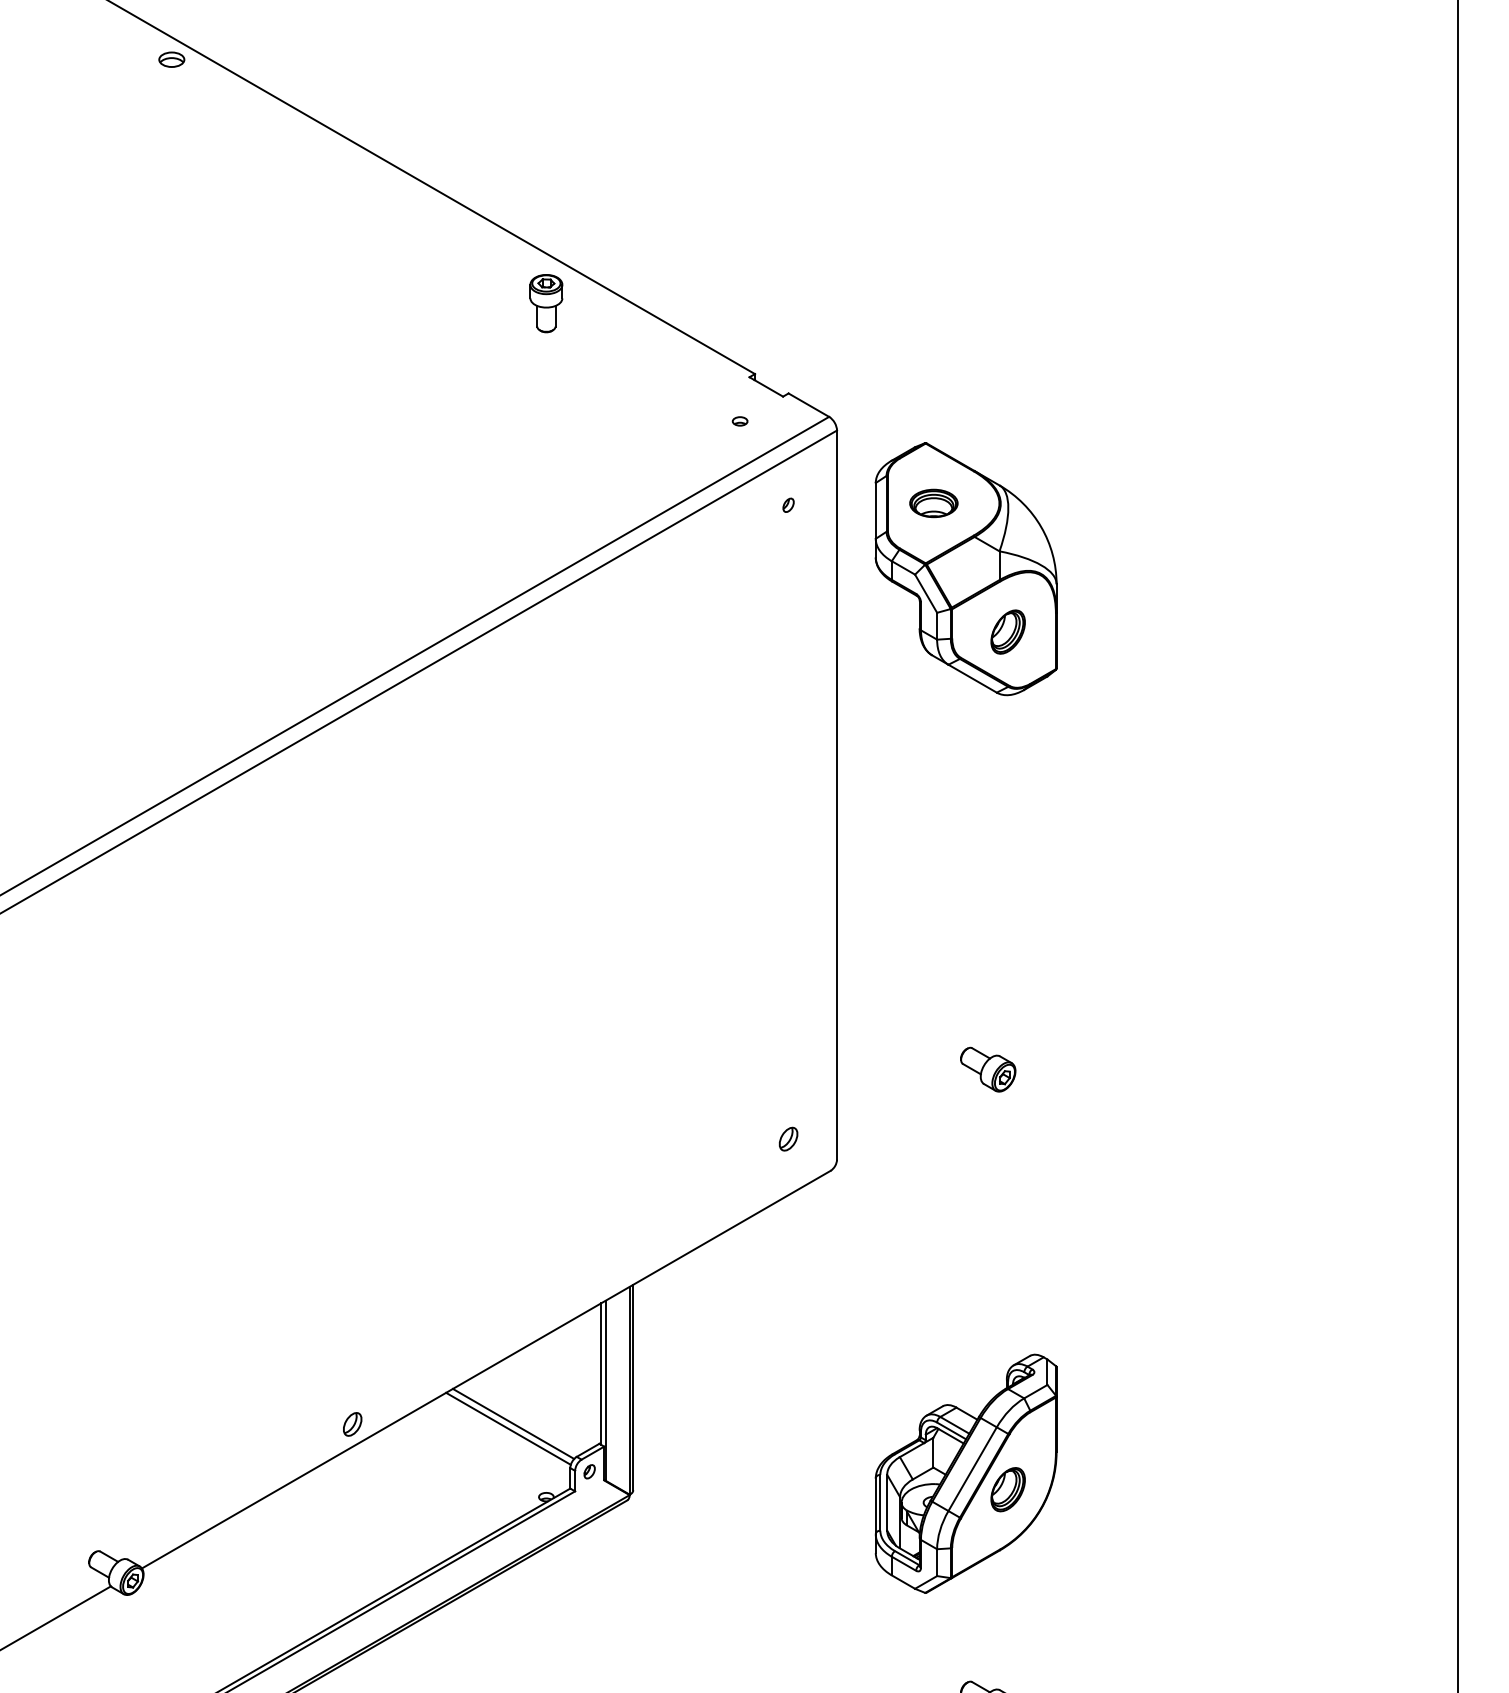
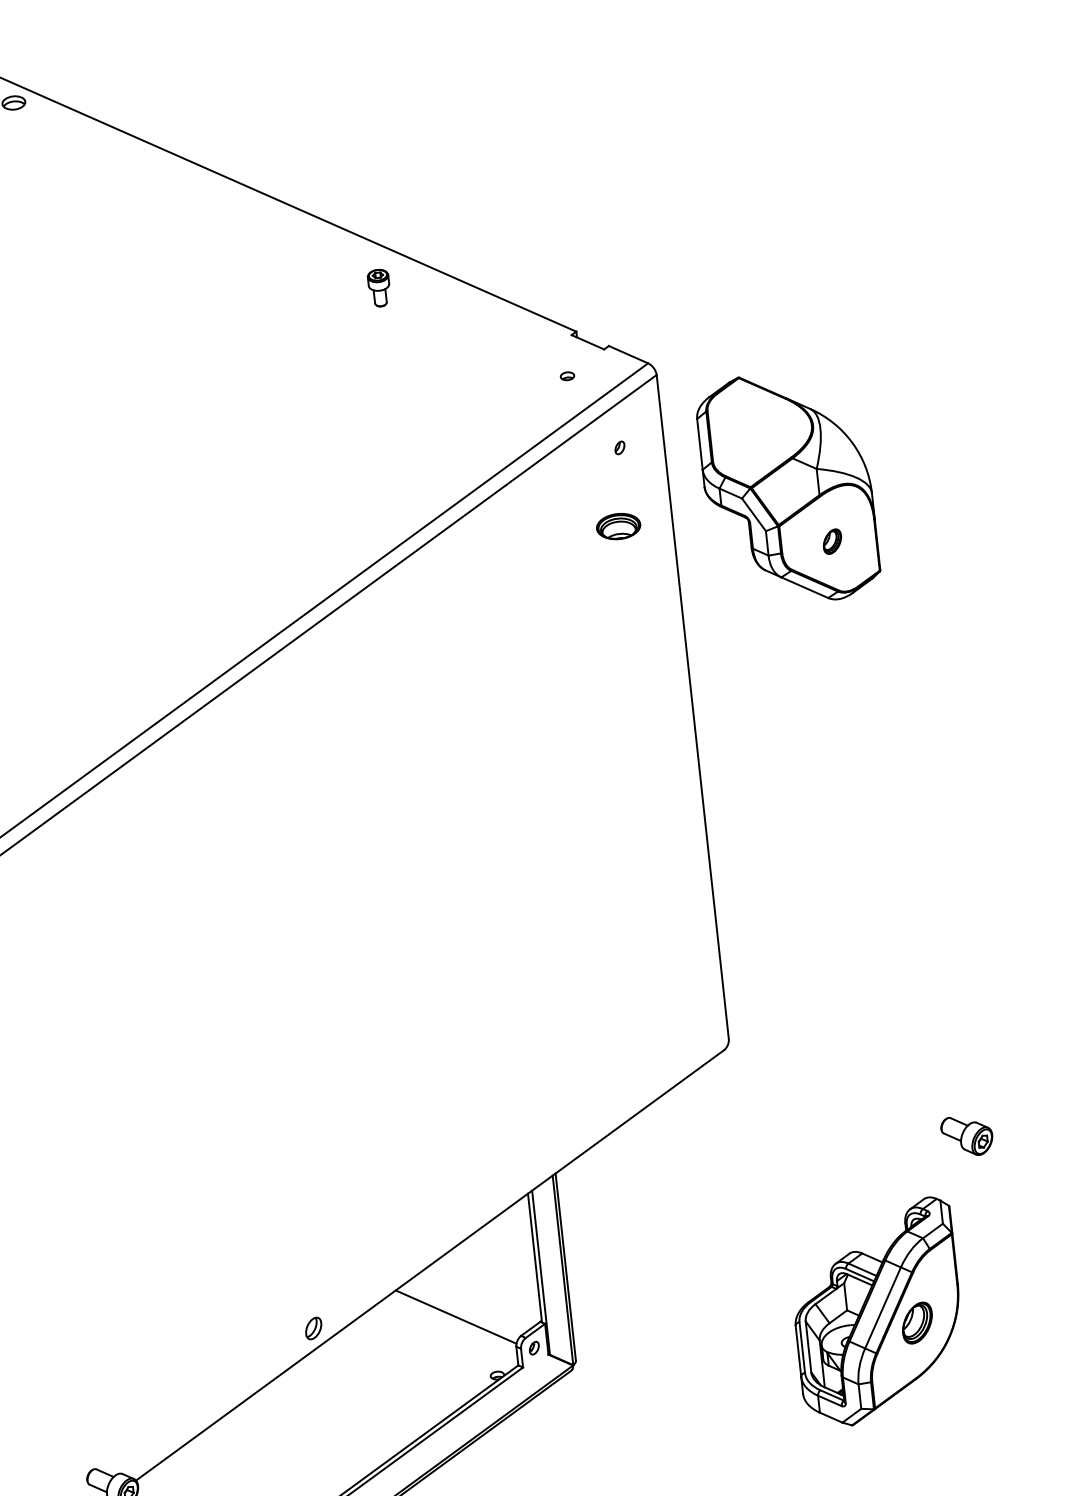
part: (546, 303) -> (379, 288), size x0.7
part: (933, 503) -> (618, 526), moved
part: (1007, 631) -> (831, 541), size x0.6
part: (988, 1069) -> (967, 1135), moved
part: (788, 1138) -> (682, 1024), removed
line: (513, 1423) -> (460, 1311), removed

